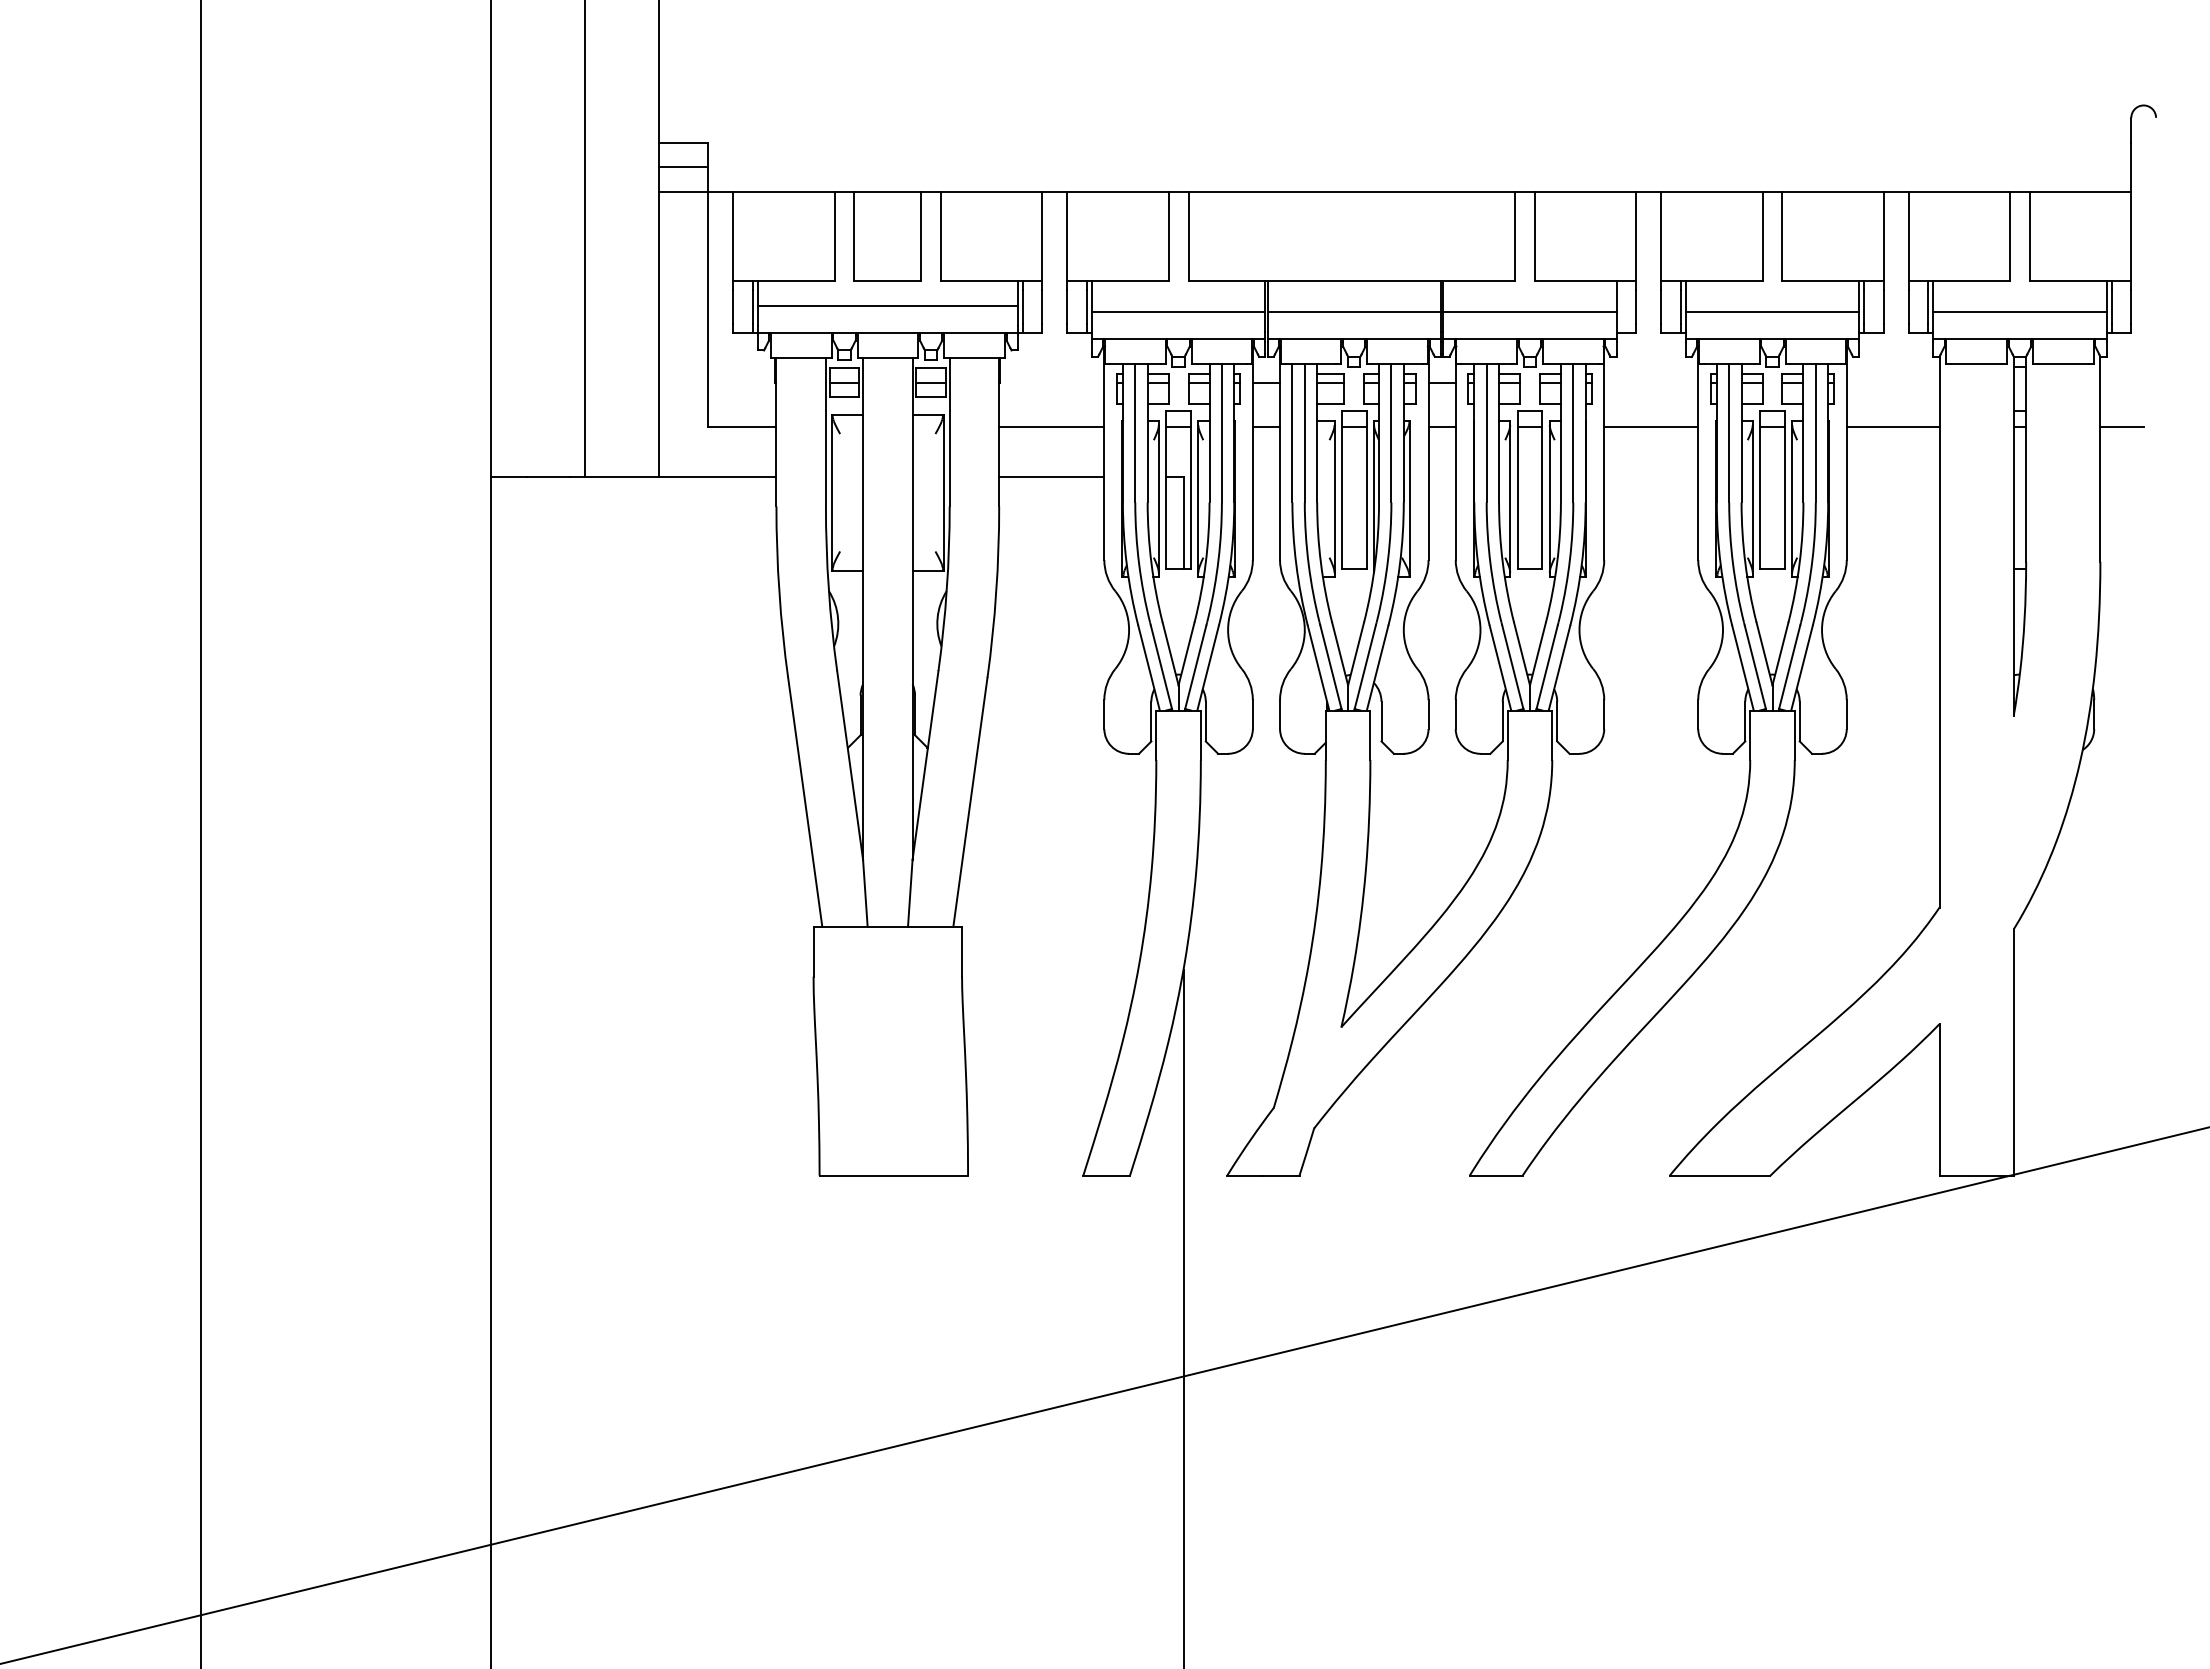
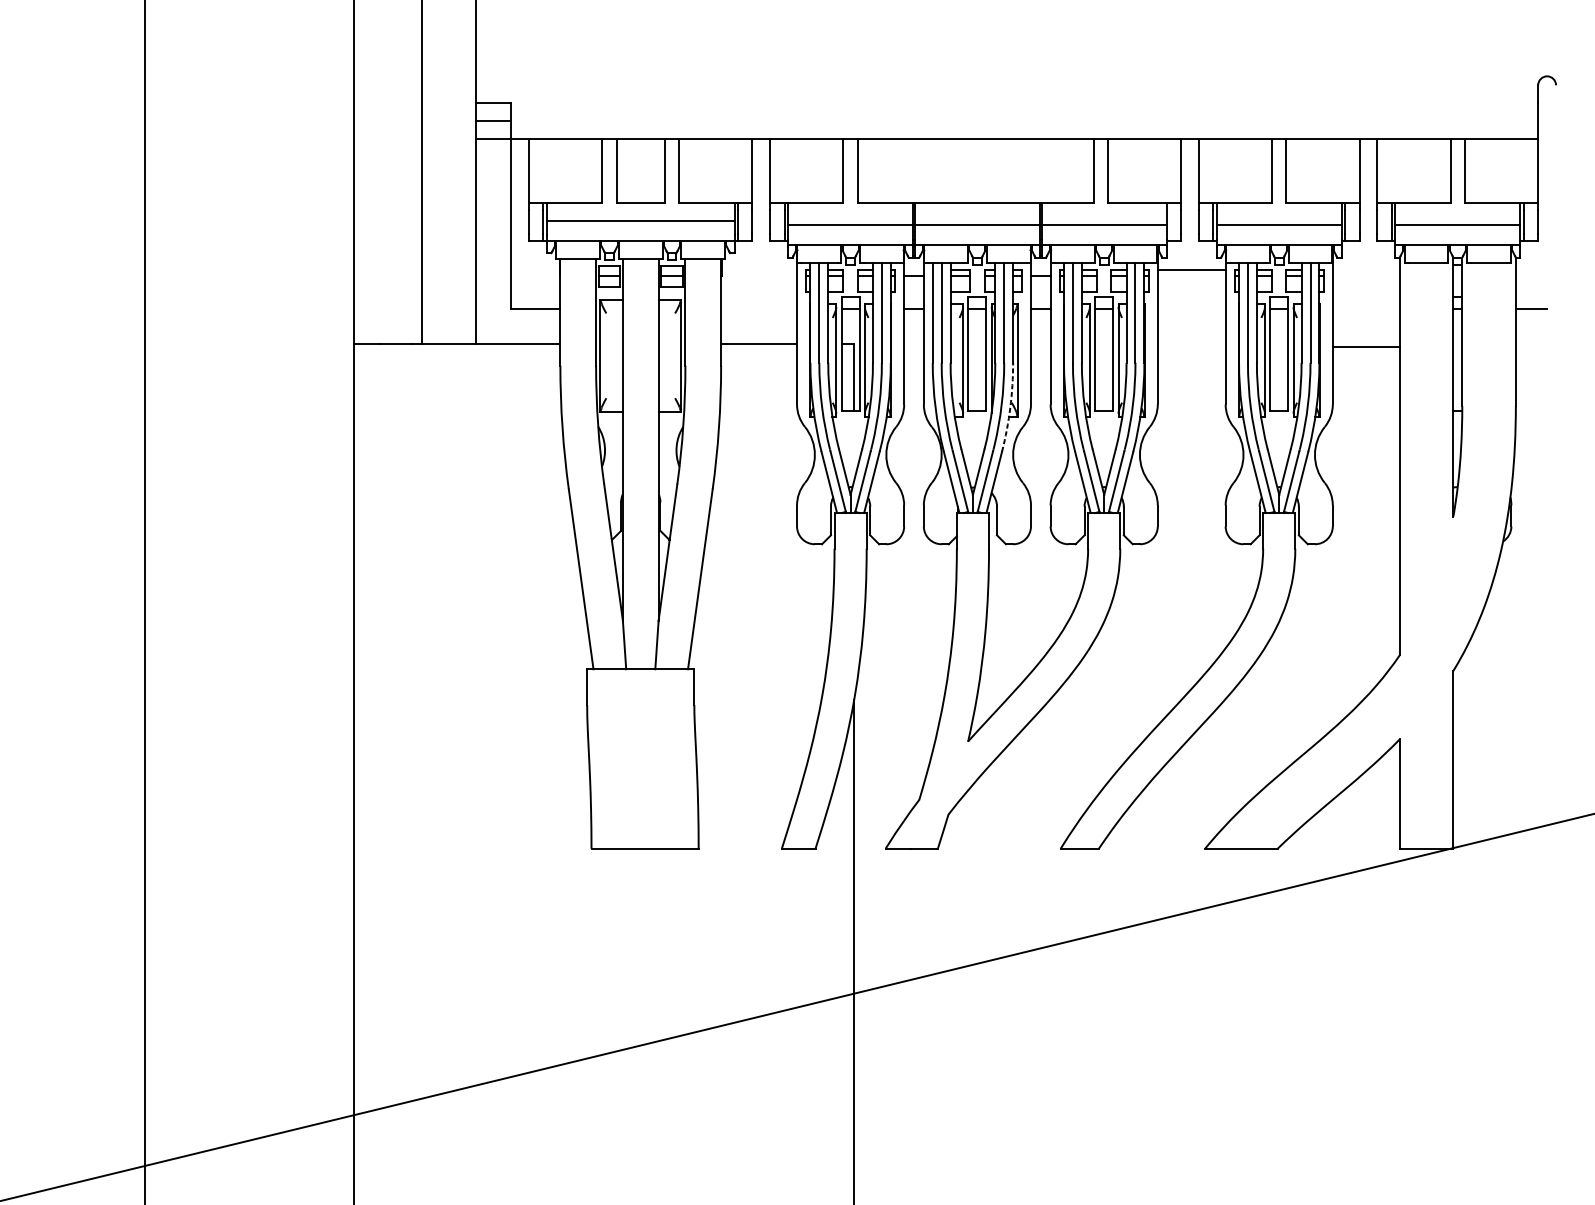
line: (1051, 427) -> (758, 308), removed
line: (1651, 427) -> (1191, 269), moved
line: (1892, 427) -> (1365, 347), moved
arc: (1399, 564) -> (1010, 407), solid -> dashed

